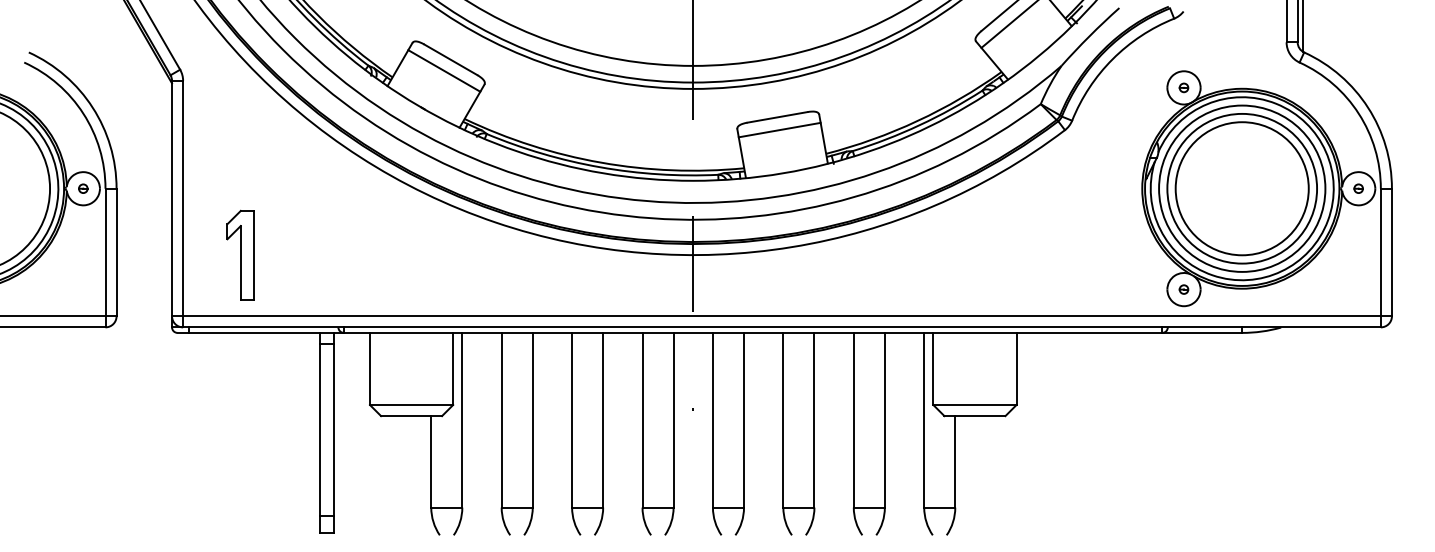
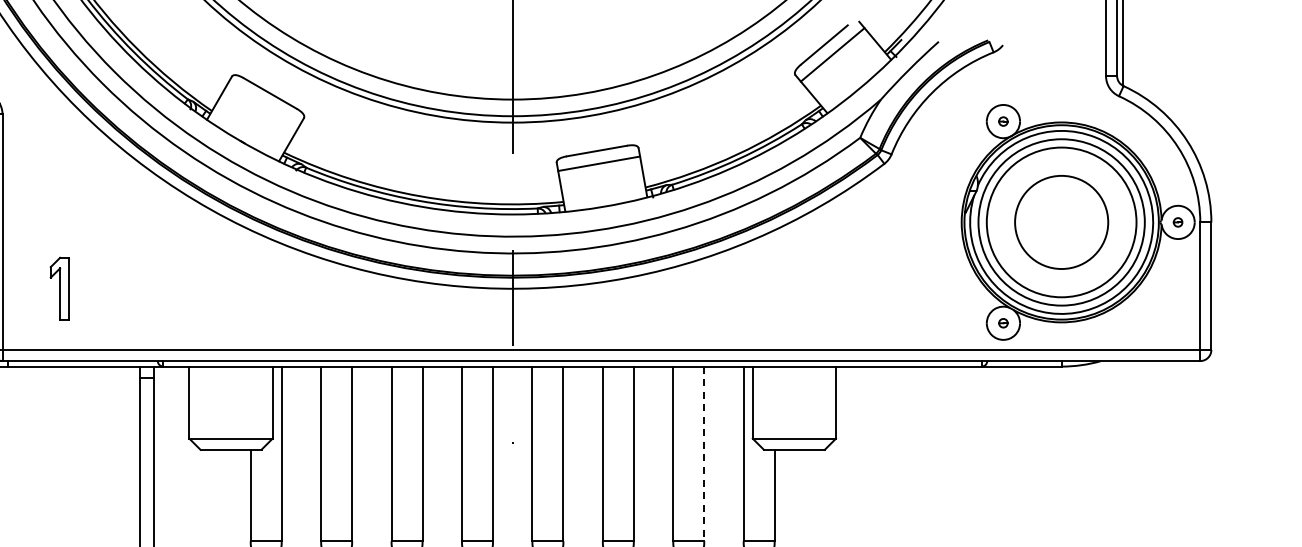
line: (444, 70) -> (263, 104), removed
circle: (1241, 188) -> (1060, 222), size x0.7
part: (240, 254) -> (59, 288), size x0.7
line: (884, 420) -> (703, 454), solid -> dashed

